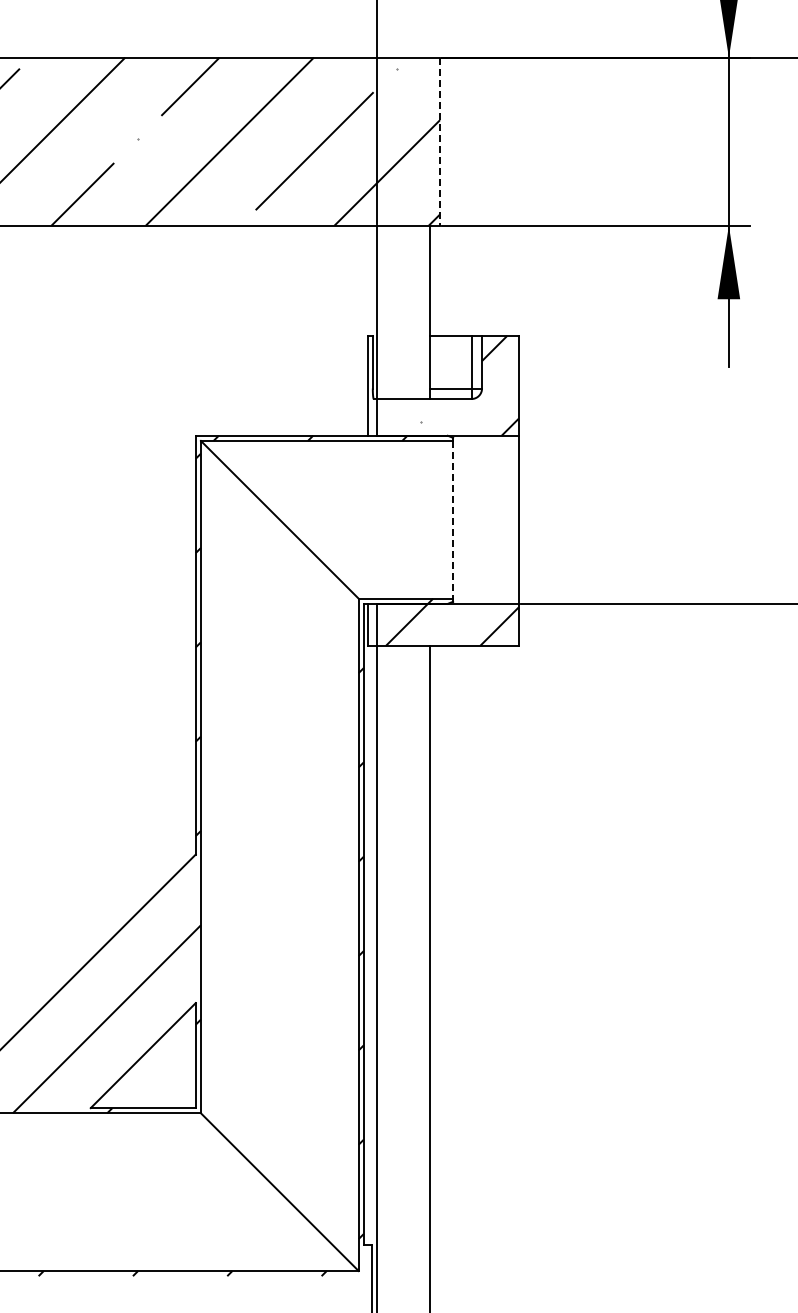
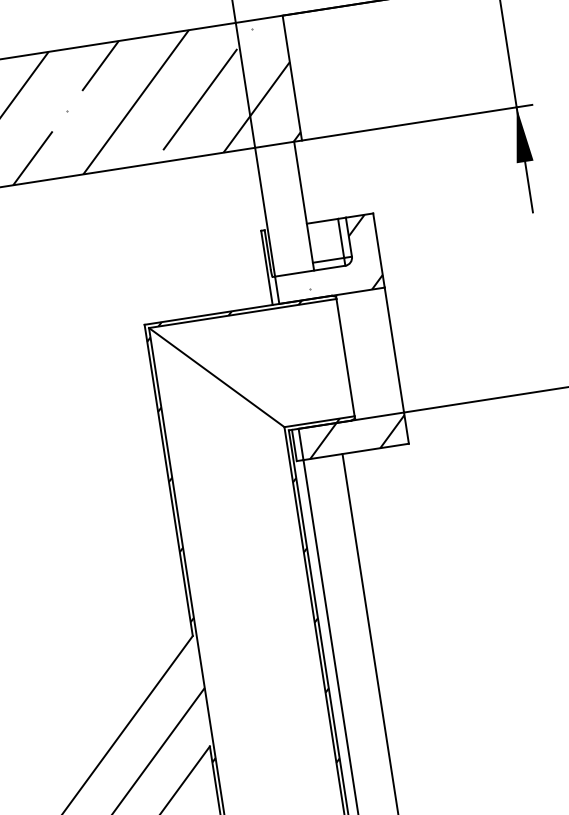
line: (440, 142) -> (292, 78), dashed -> solid
line: (453, 519) -> (345, 357), dashed -> solid

